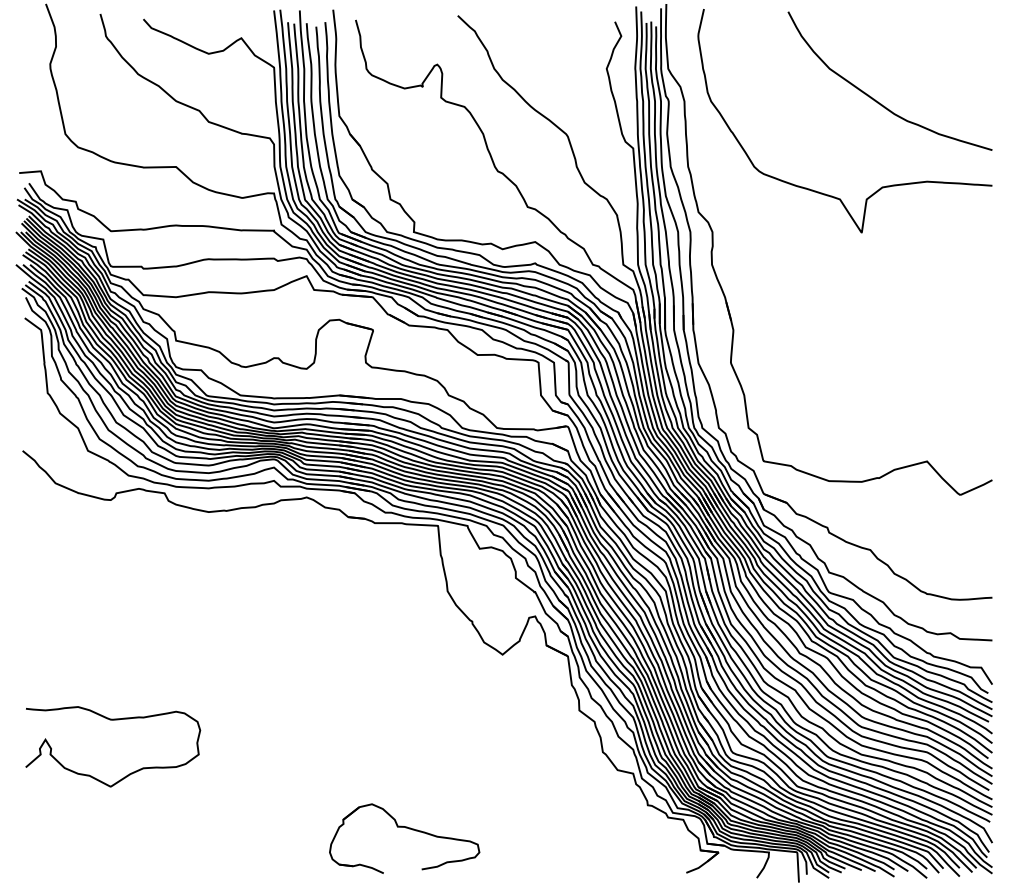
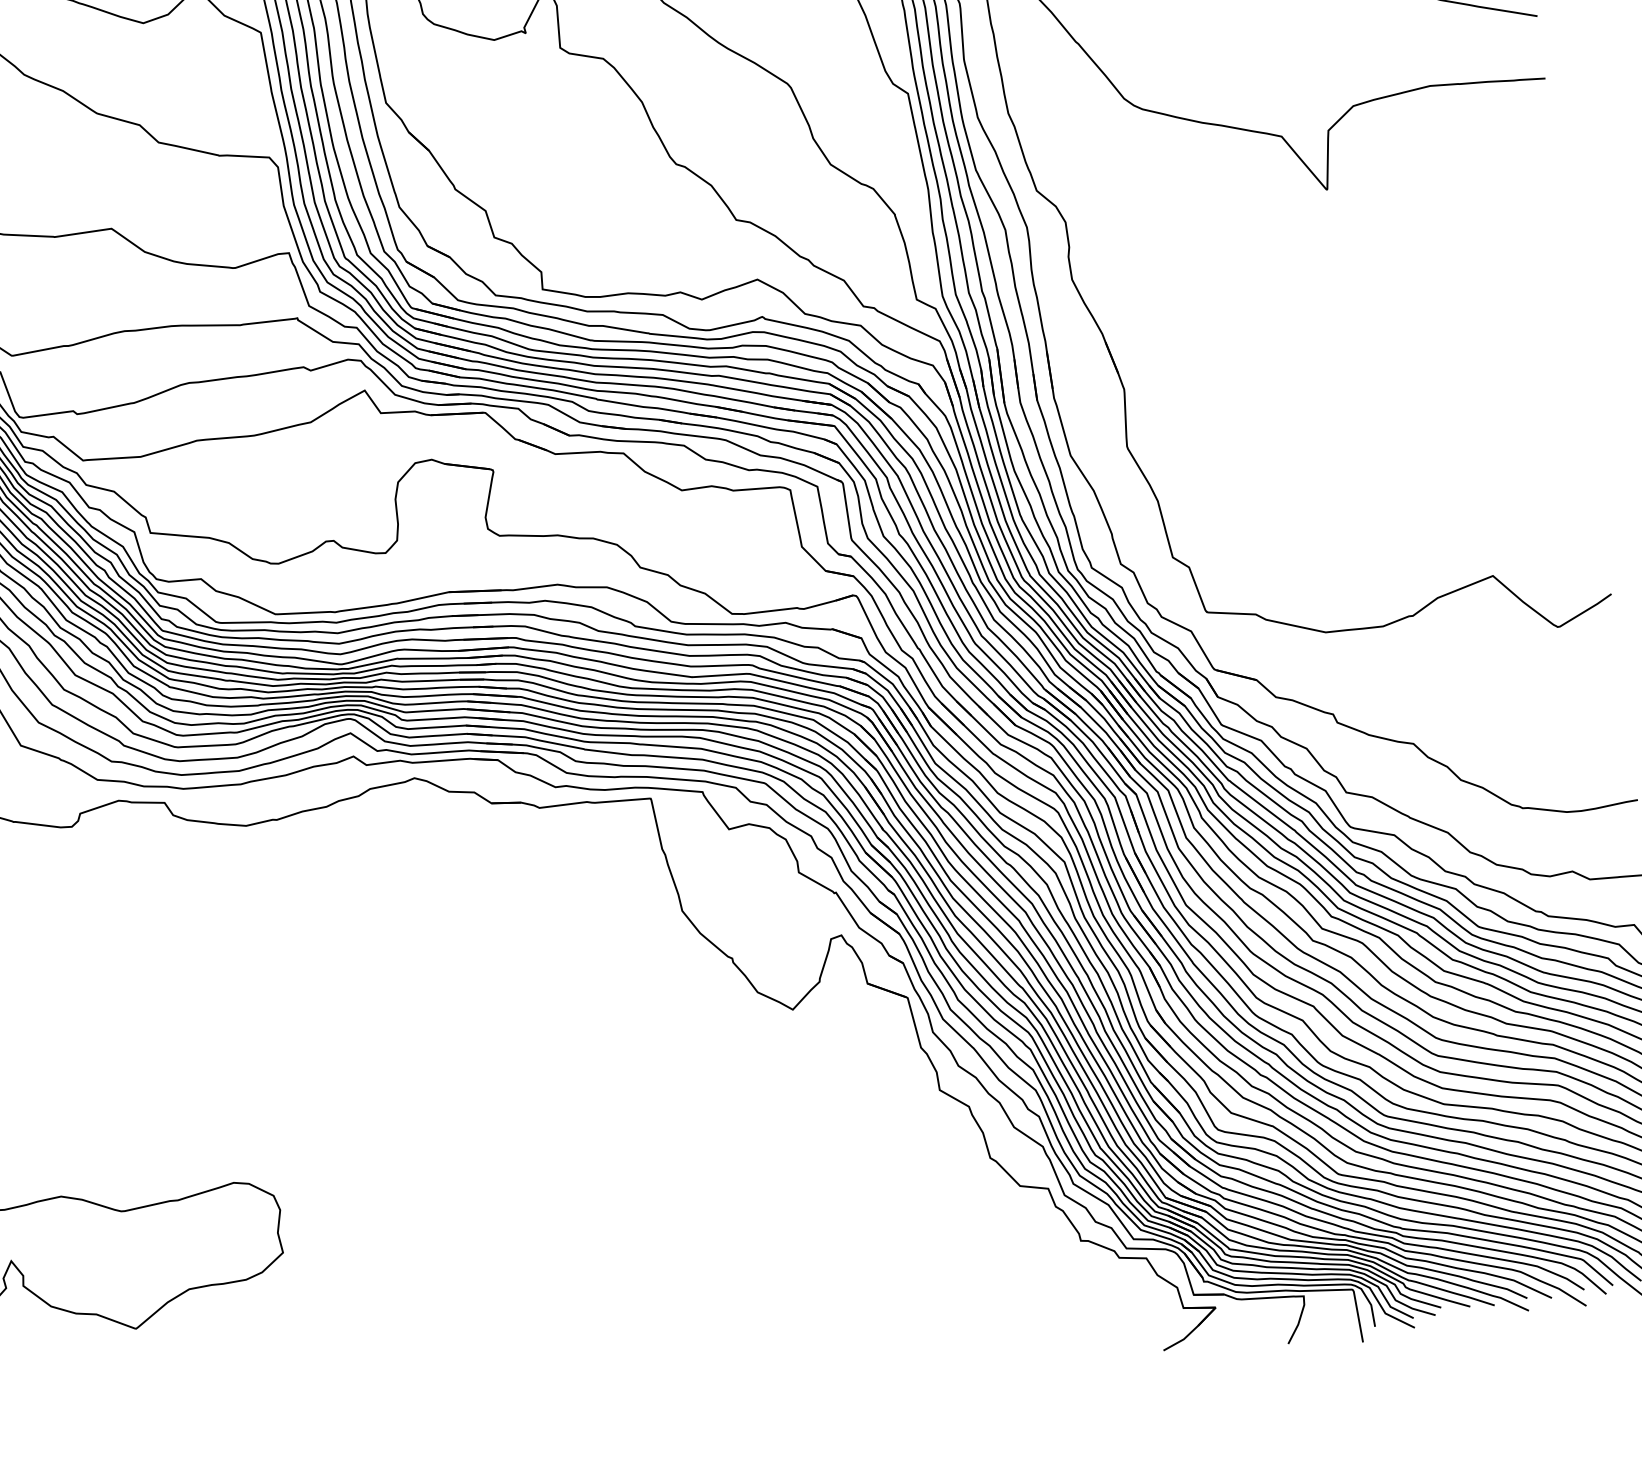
part: (405, 828) -> (661, 1335), removed

